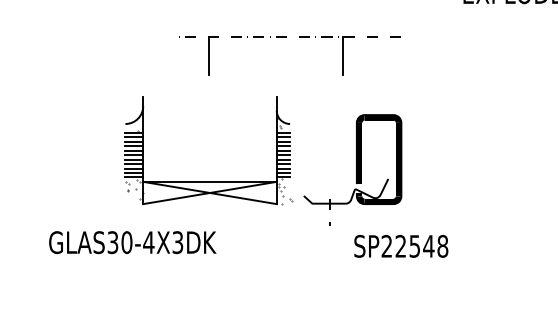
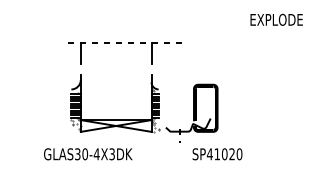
part: (286, 37) -> (121, 43), moved
text: (133, 243) -> (88, 154), moved
text: (414, 246) -> (224, 154), SP22548 -> SP41020

